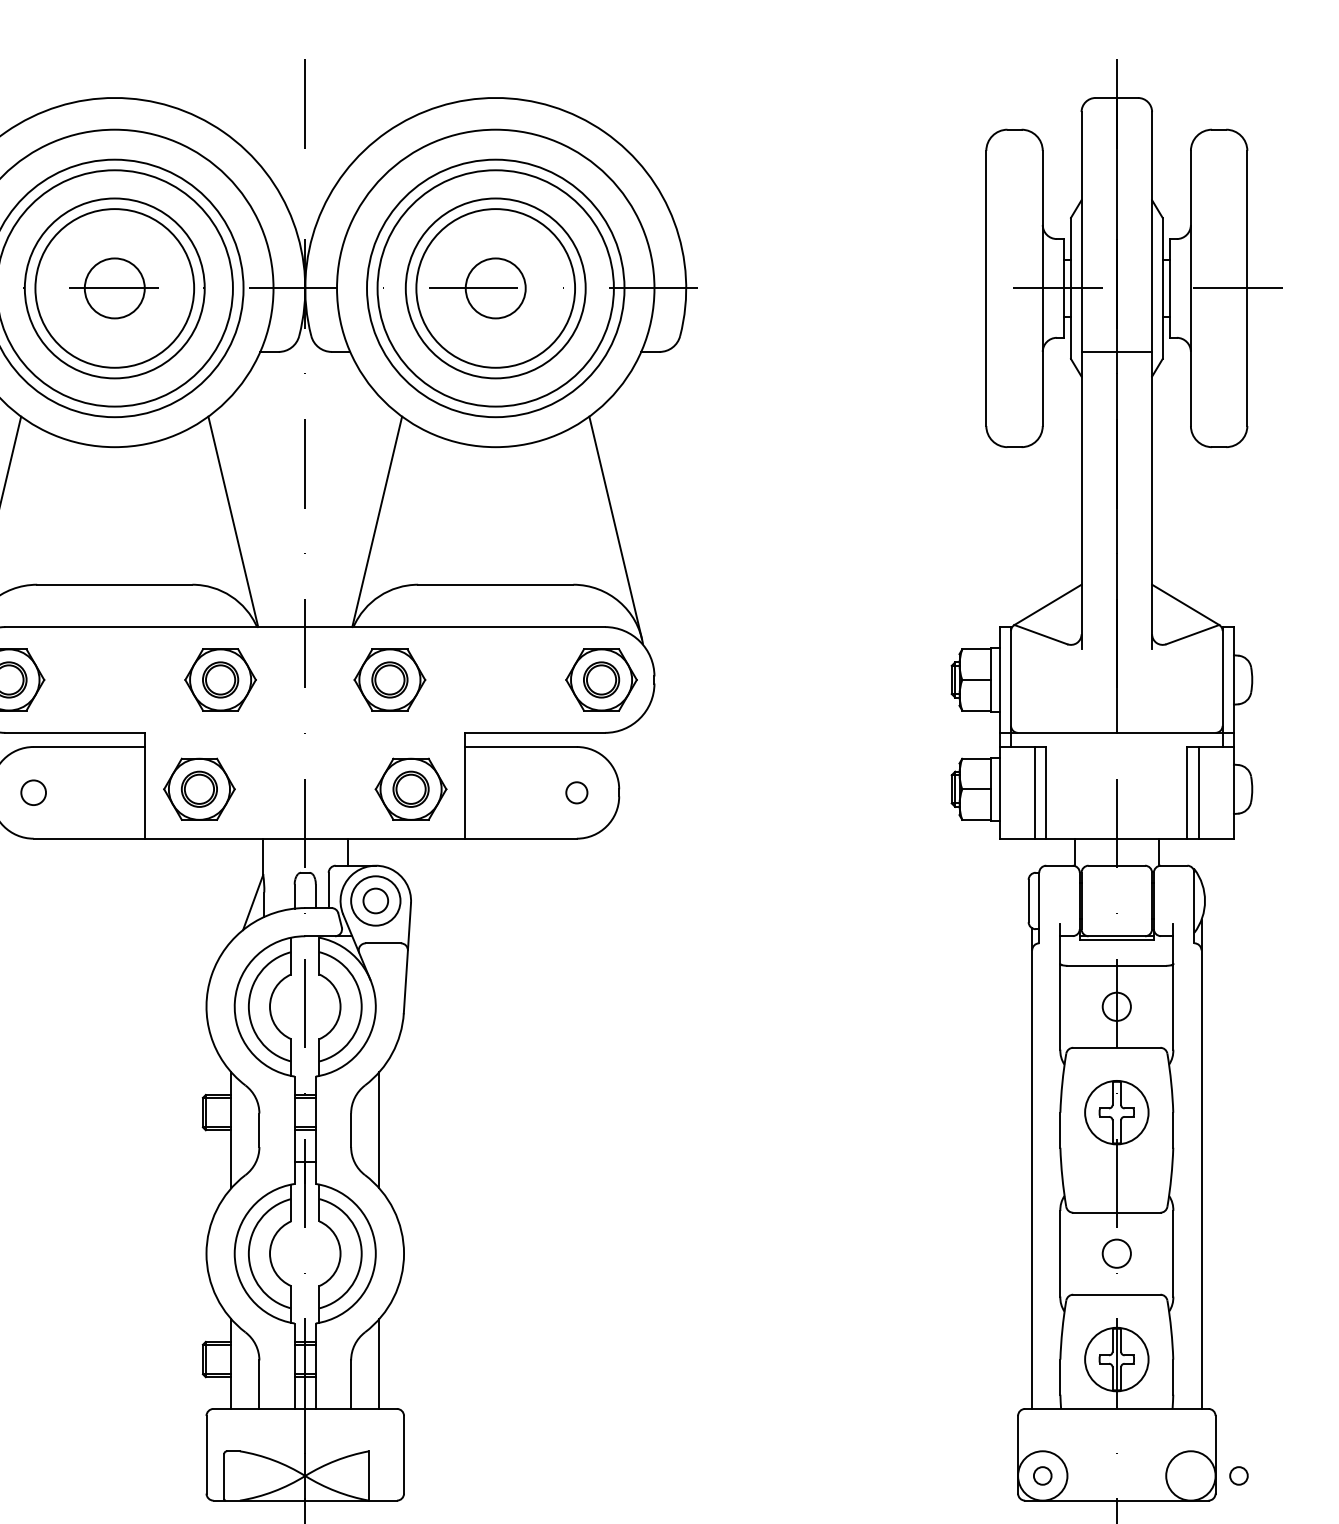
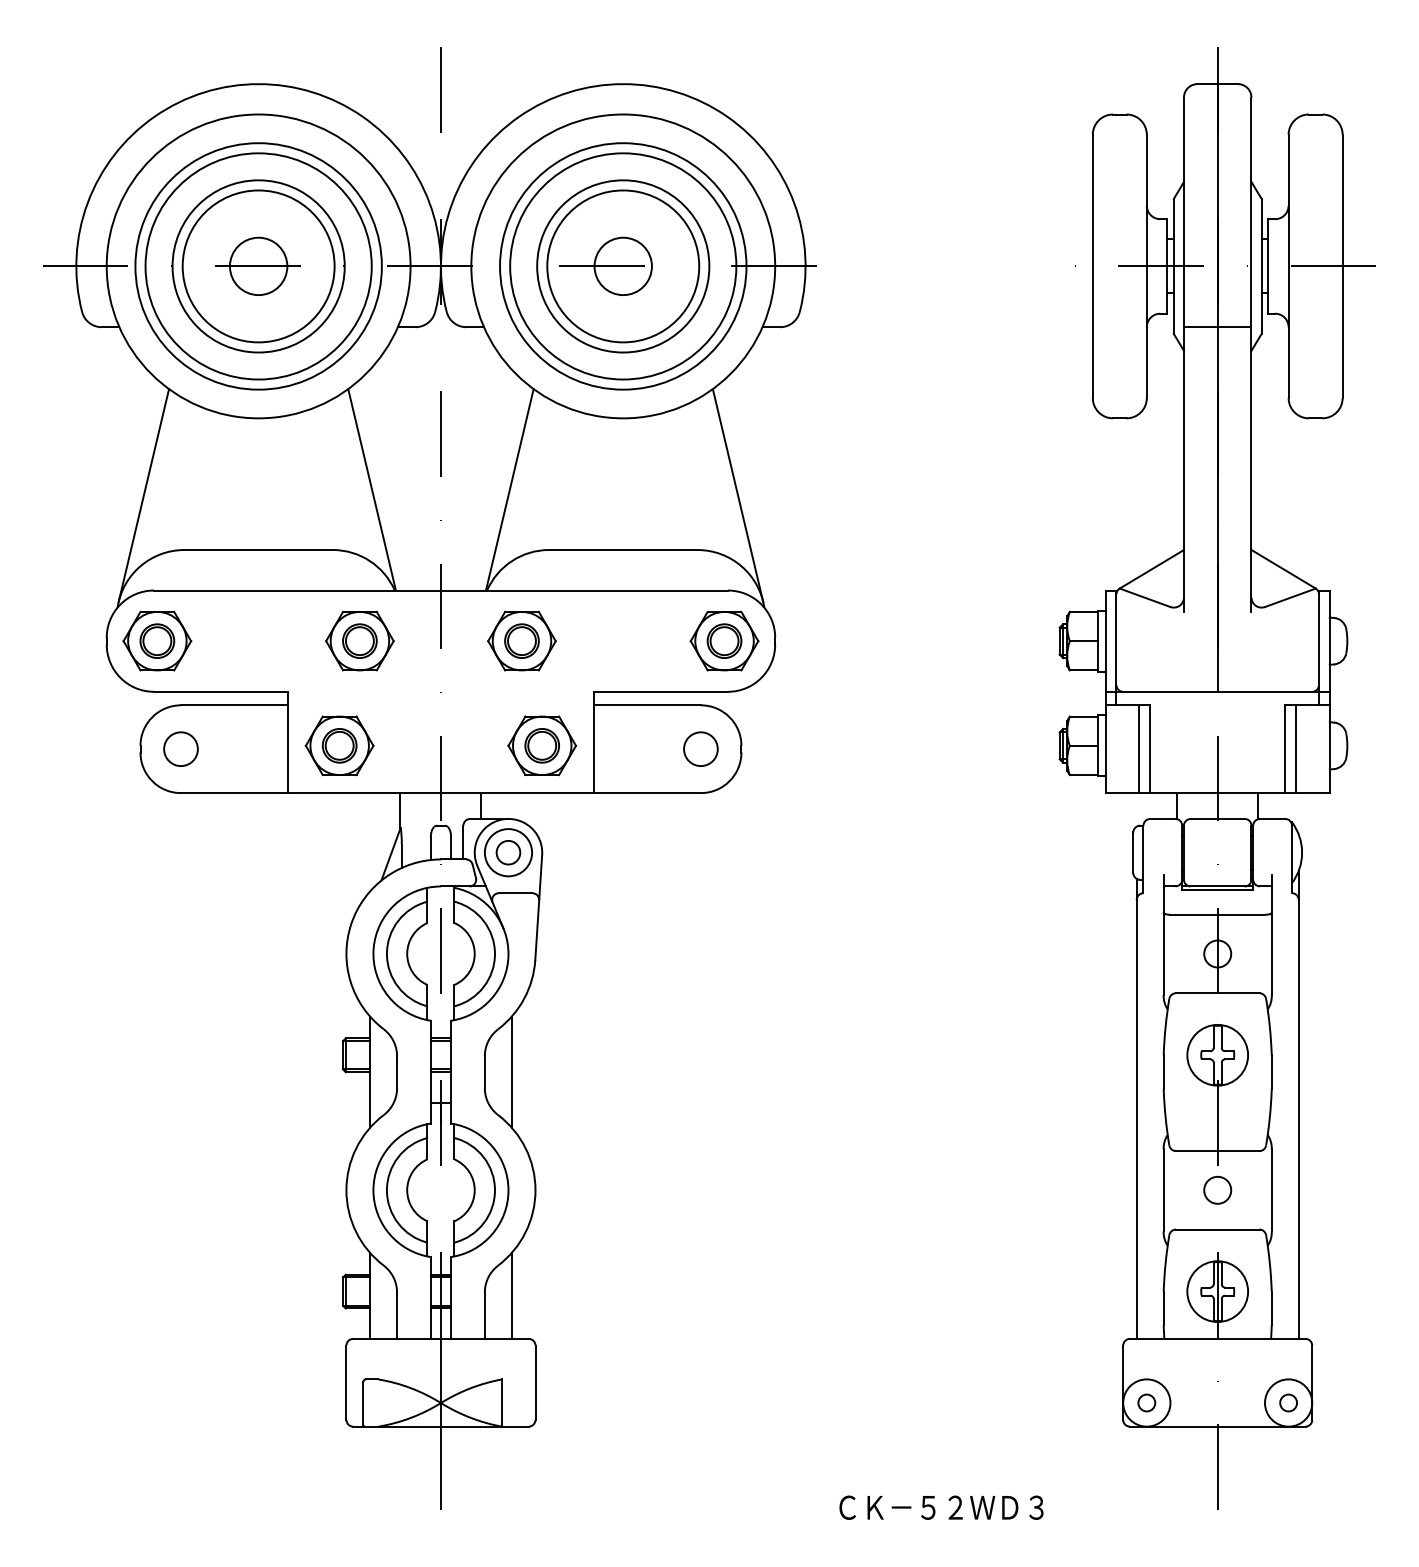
circle: (33, 792) -> (180, 748), size x1.43
circle: (576, 793) -> (700, 749), size x1.67
circle: (1238, 1475) -> (1288, 1402), moved

